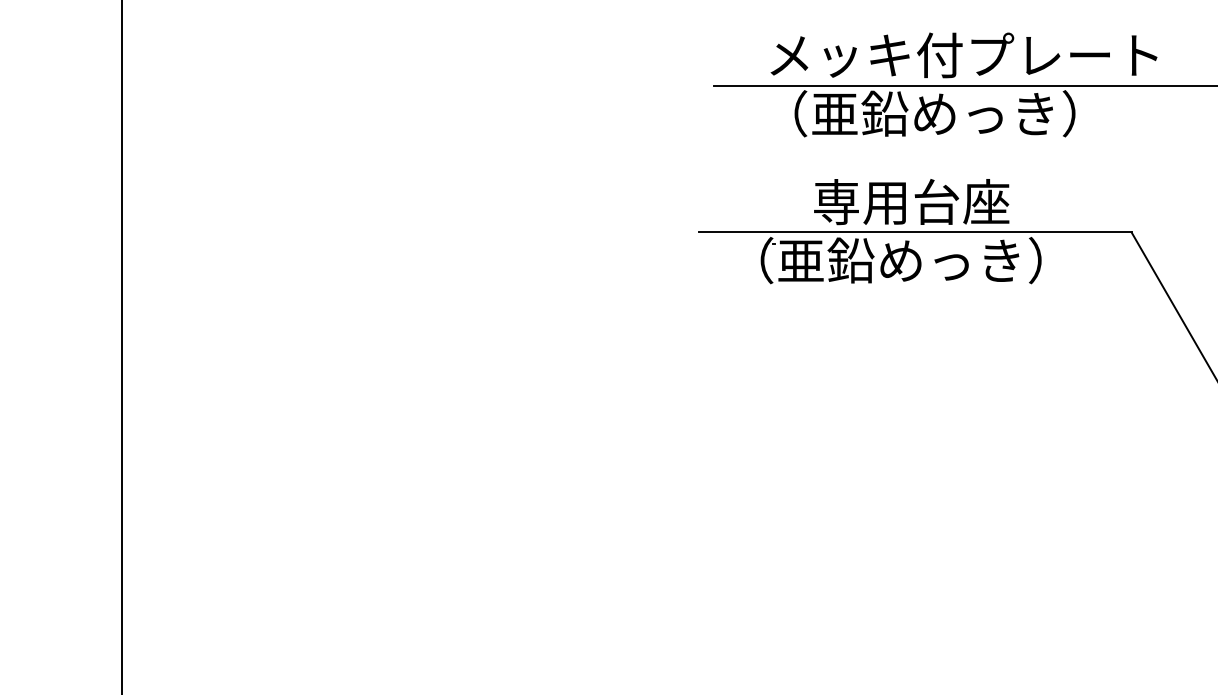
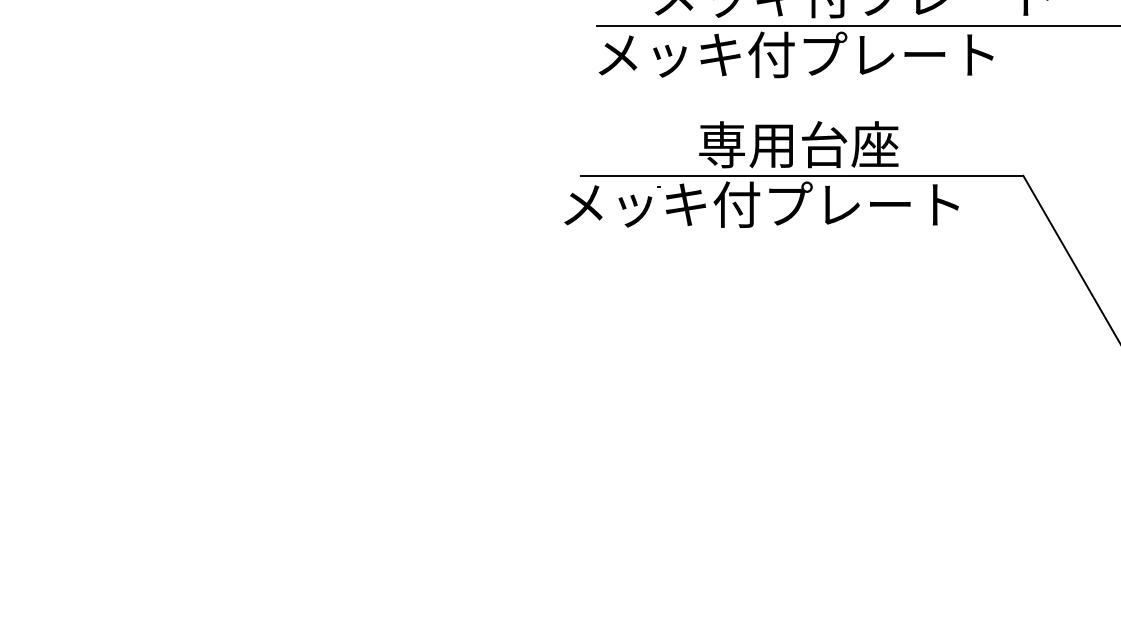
text: (908, 113) -> (795, 54), （亜鉛めっき） -> メッキ付プレート
text: (875, 260) -> (761, 204), （亜鉛めっき） -> メッキ付プレート

